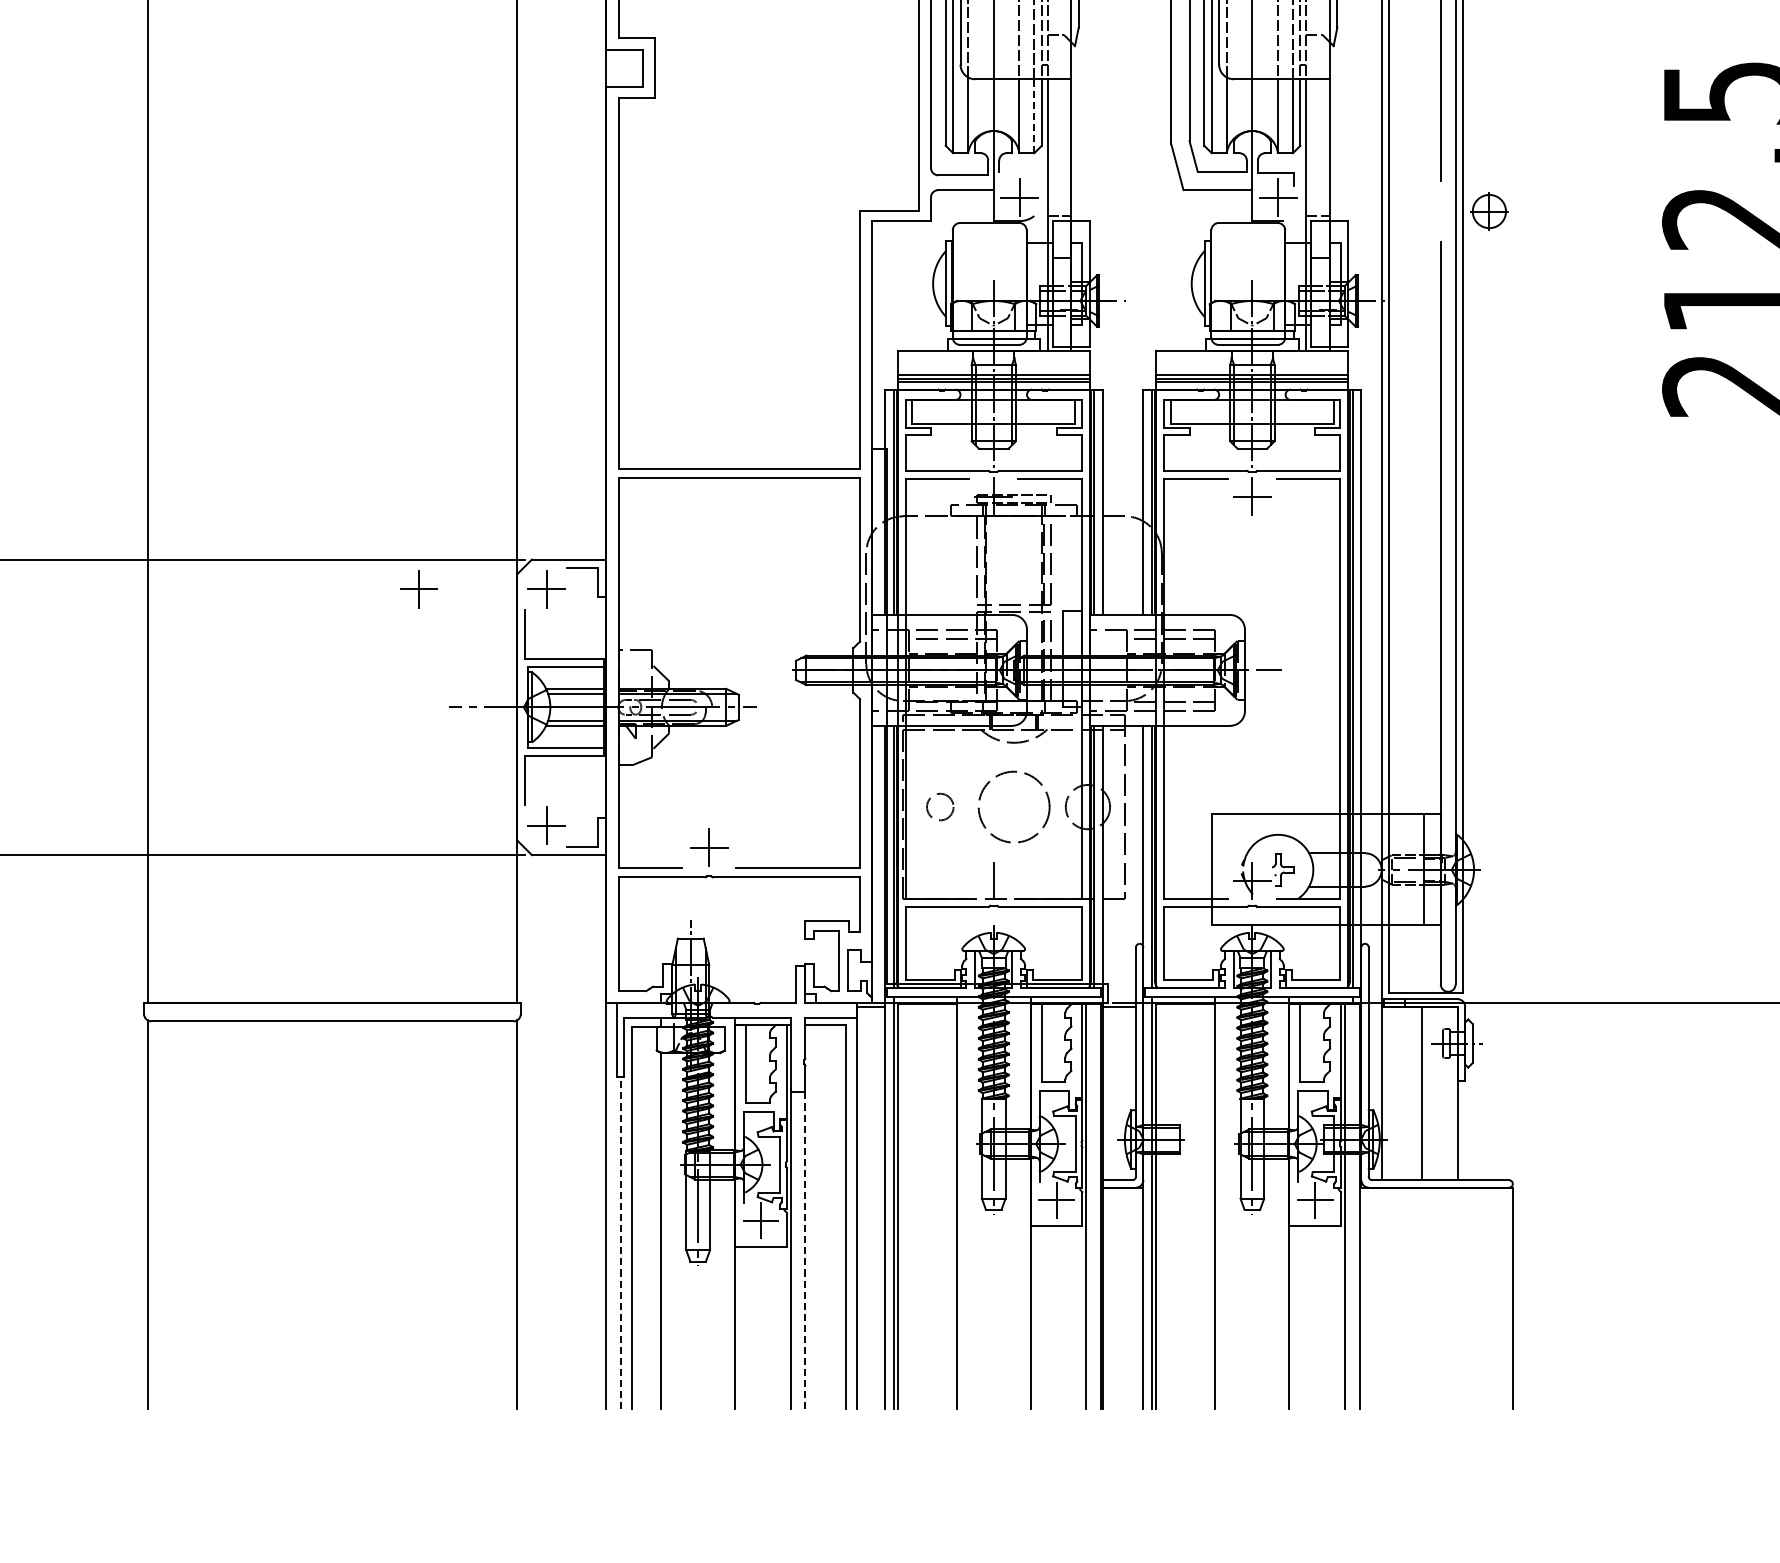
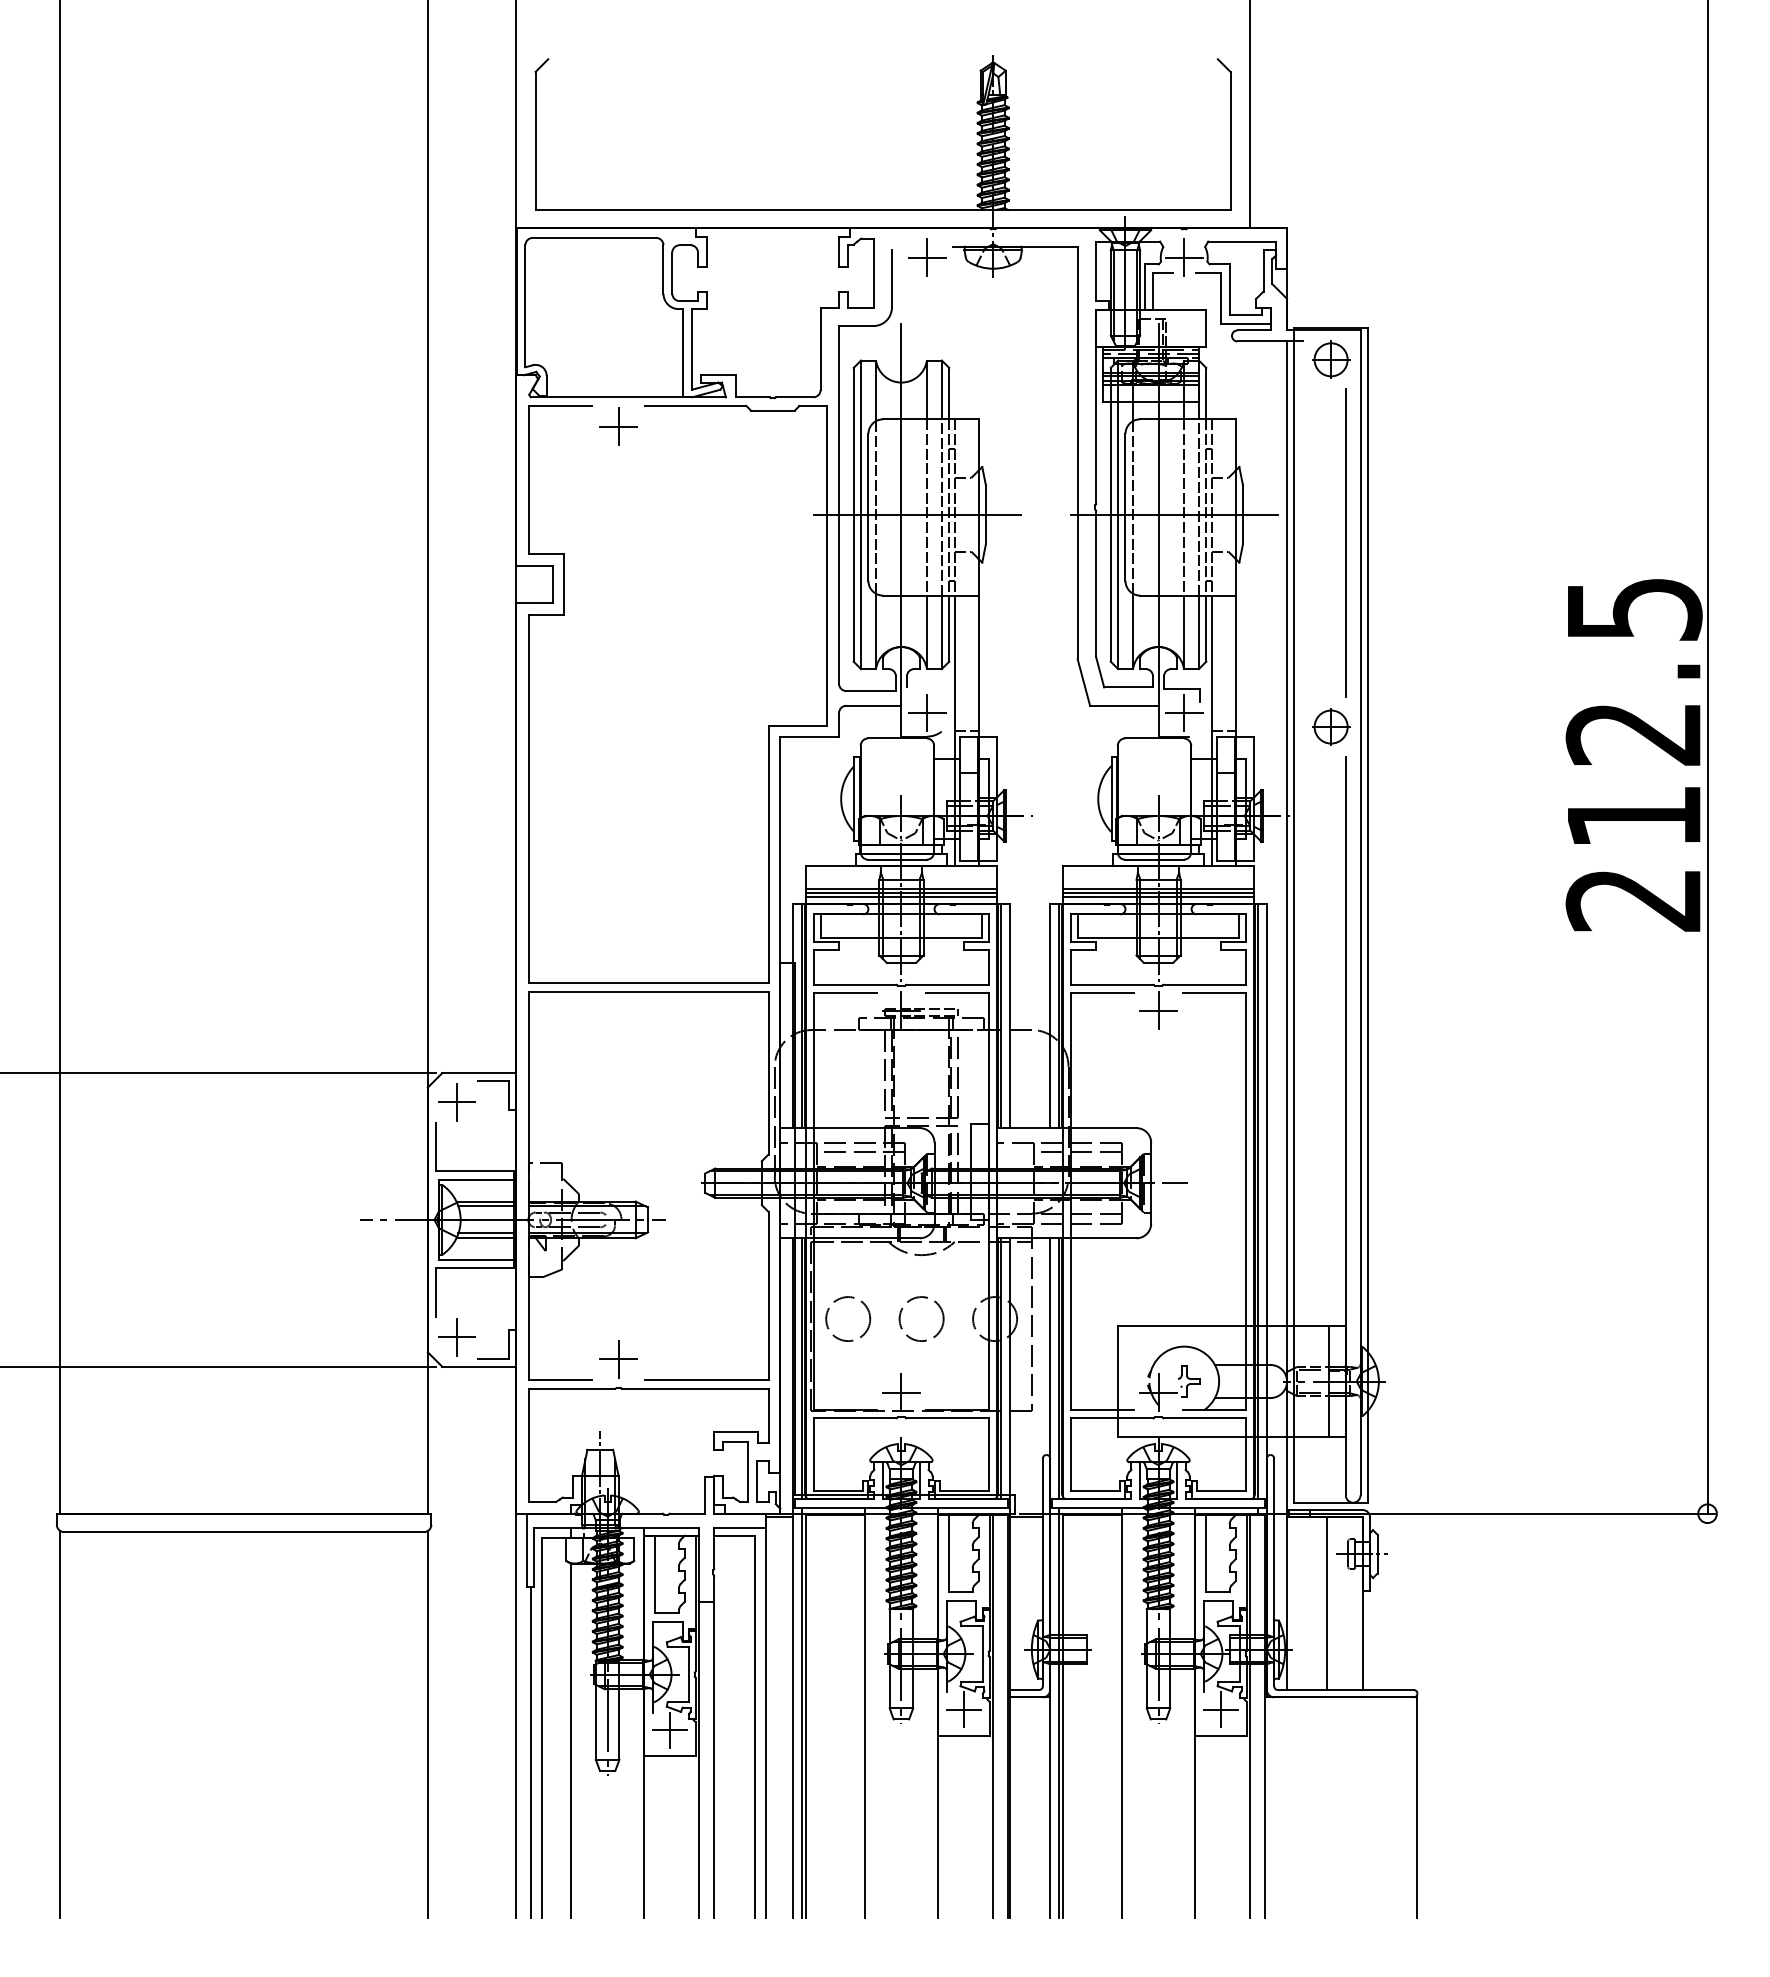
line: (1034, 116) -> (941, 632), dashed -> solid
part: (1489, 210) -> (1331, 726), moved
part: (418, 589) -> (329, 1102), removed
circle: (940, 806) -> (848, 1318), size x1.67
circle: (1013, 806) -> (921, 1318), size x0.62
line: (993, 880) -> (901, 1392), added
line: (620, 1242) -> (530, 1751), dashed -> solid
line: (805, 1249) -> (714, 1758), dashed -> solid

